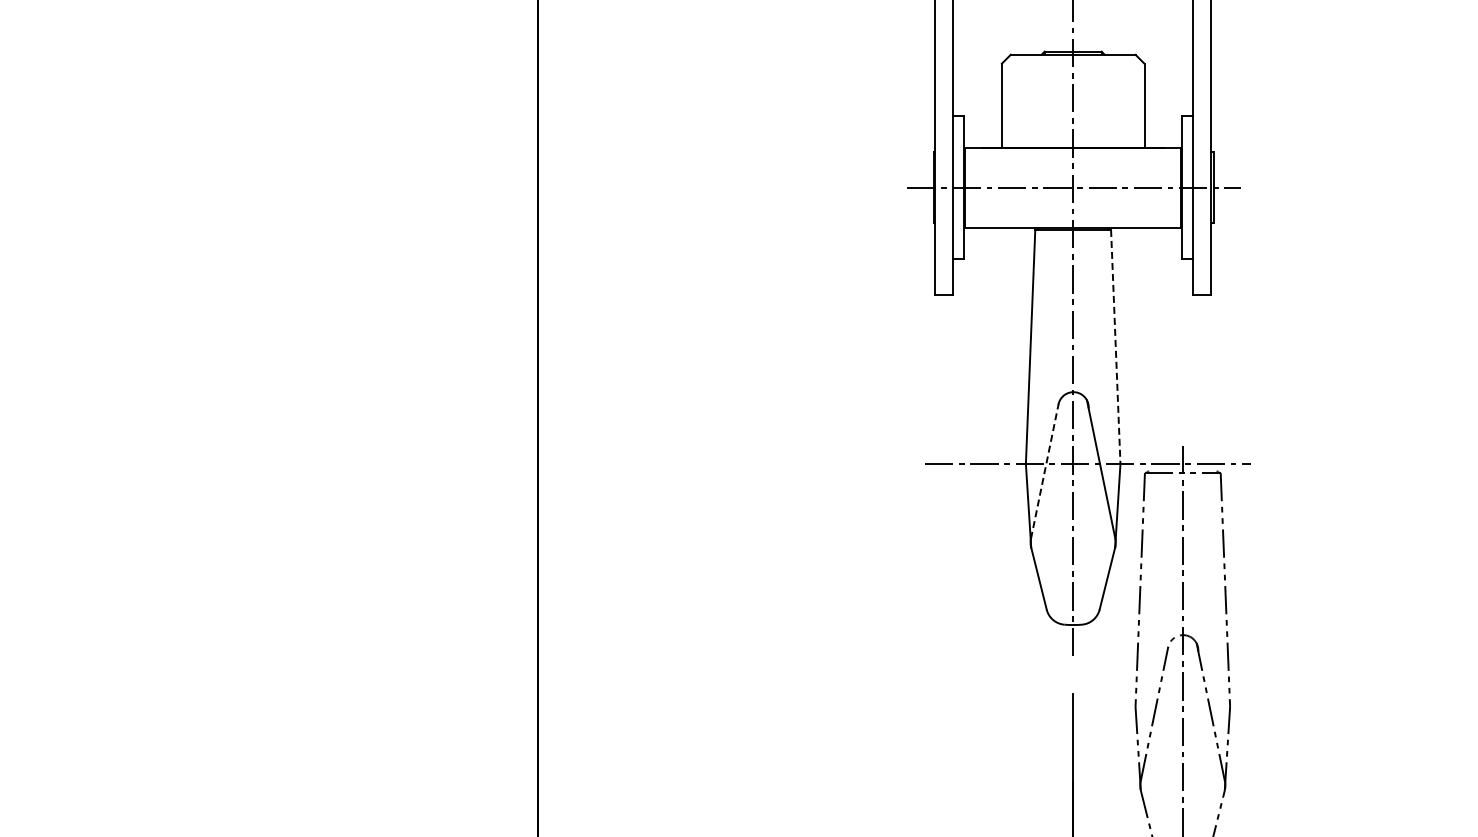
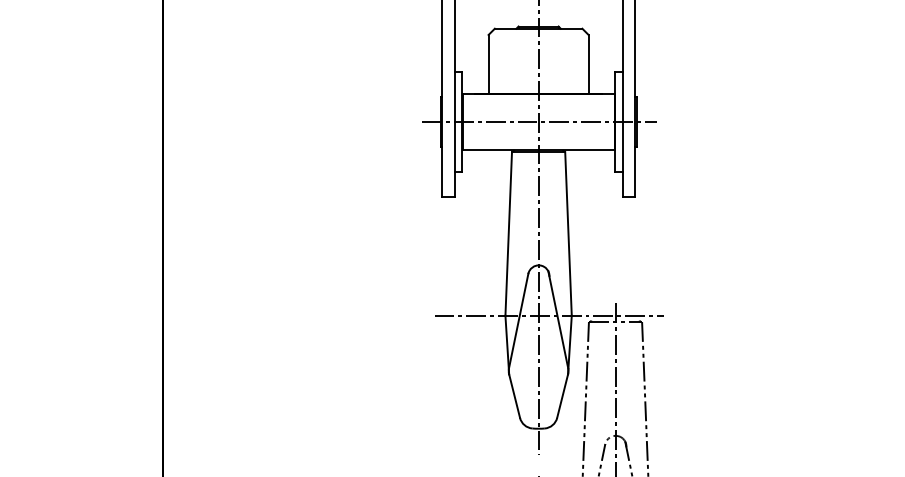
line: (1115, 347) -> (568, 234), dashed -> solid
line: (1044, 471) -> (518, 321), dashed -> solid

